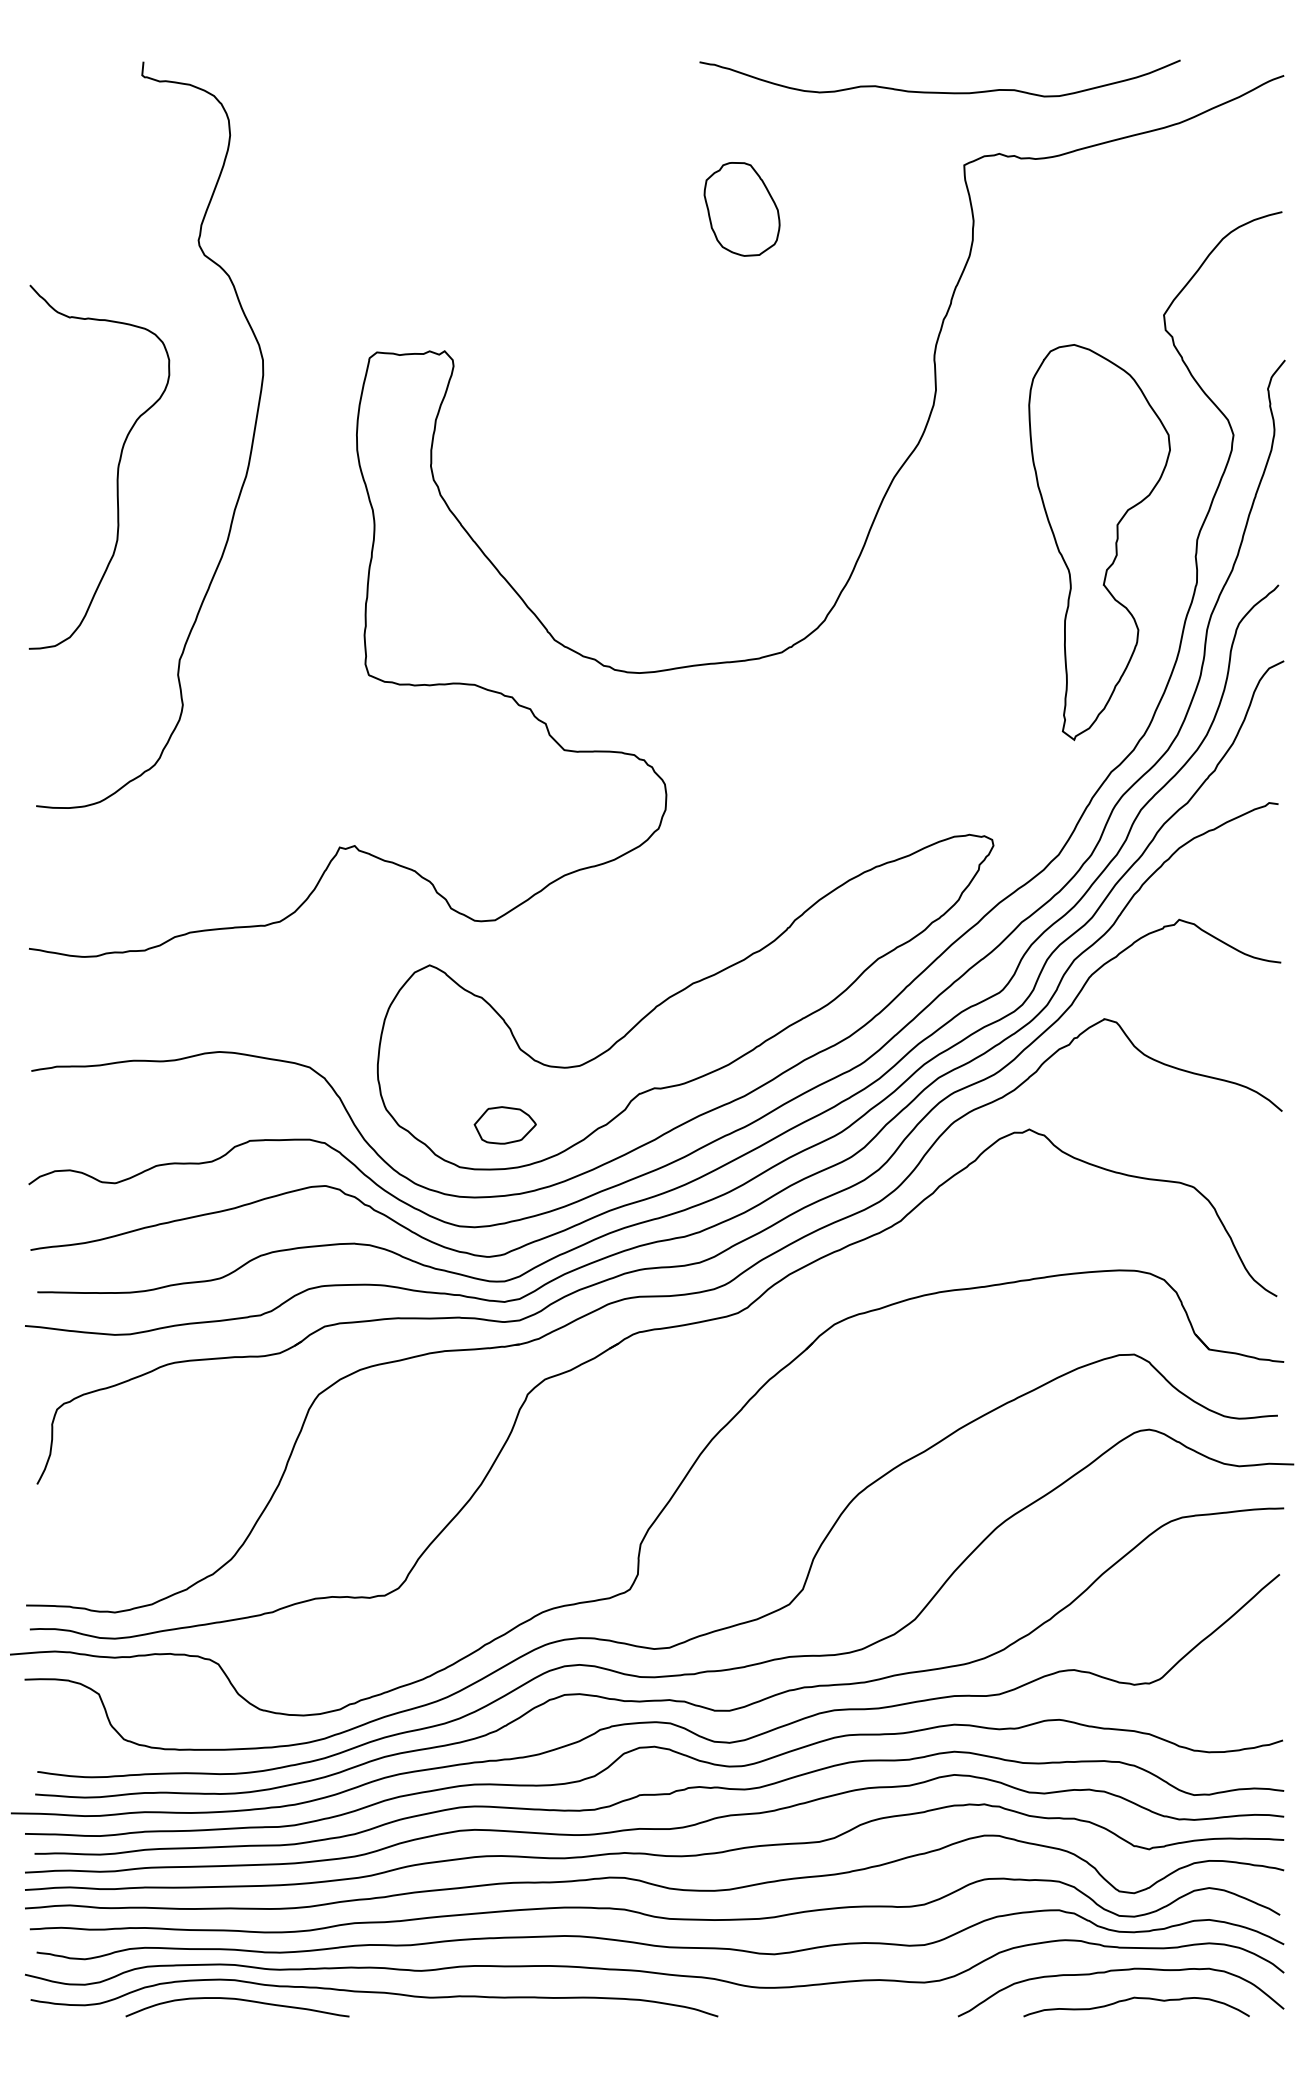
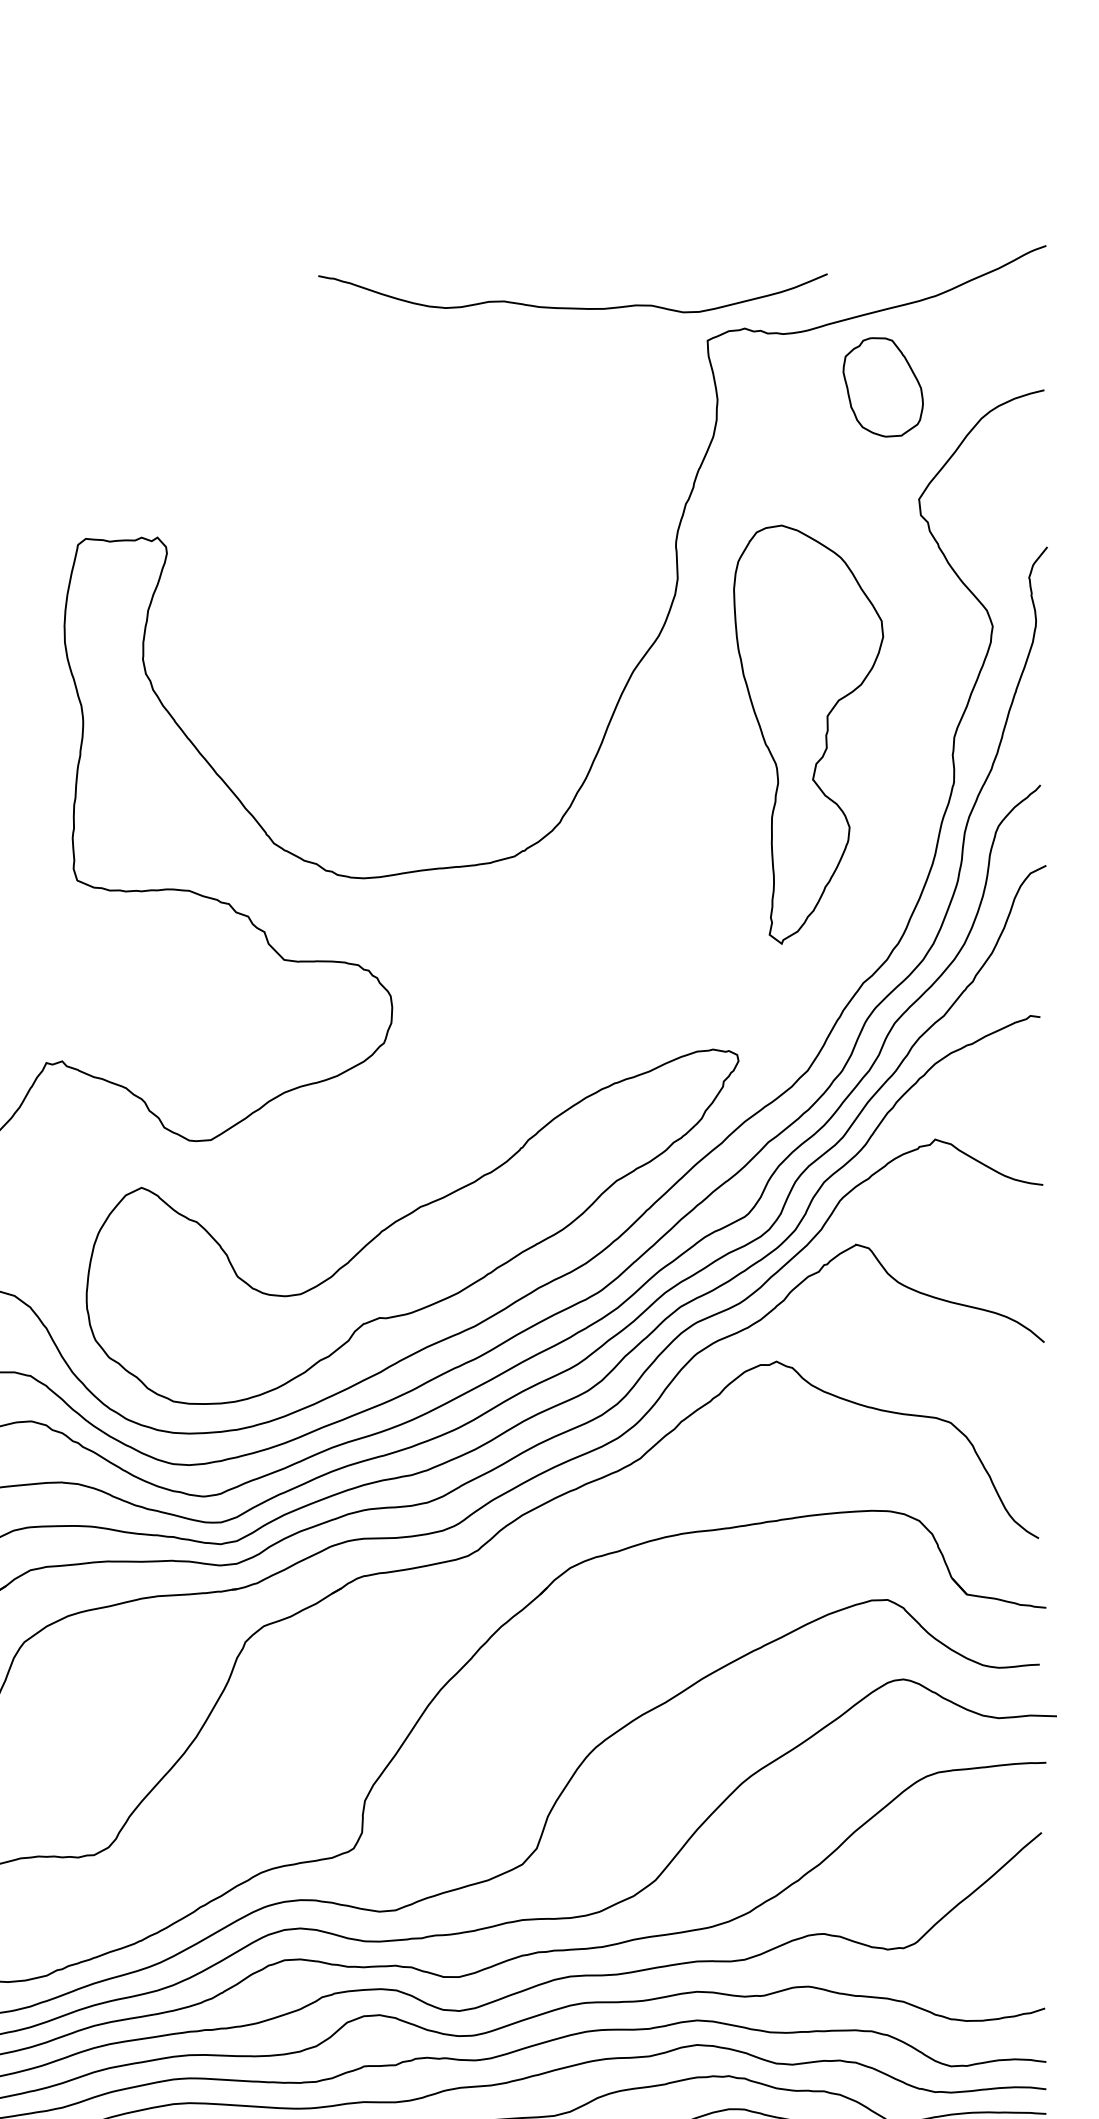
curve: (937, 91) -> (570, 307), moved
part: (741, 209) -> (882, 387), moved
part: (1099, 542) -> (808, 734), moved
part: (504, 1125) -> (220, 1357), removed

